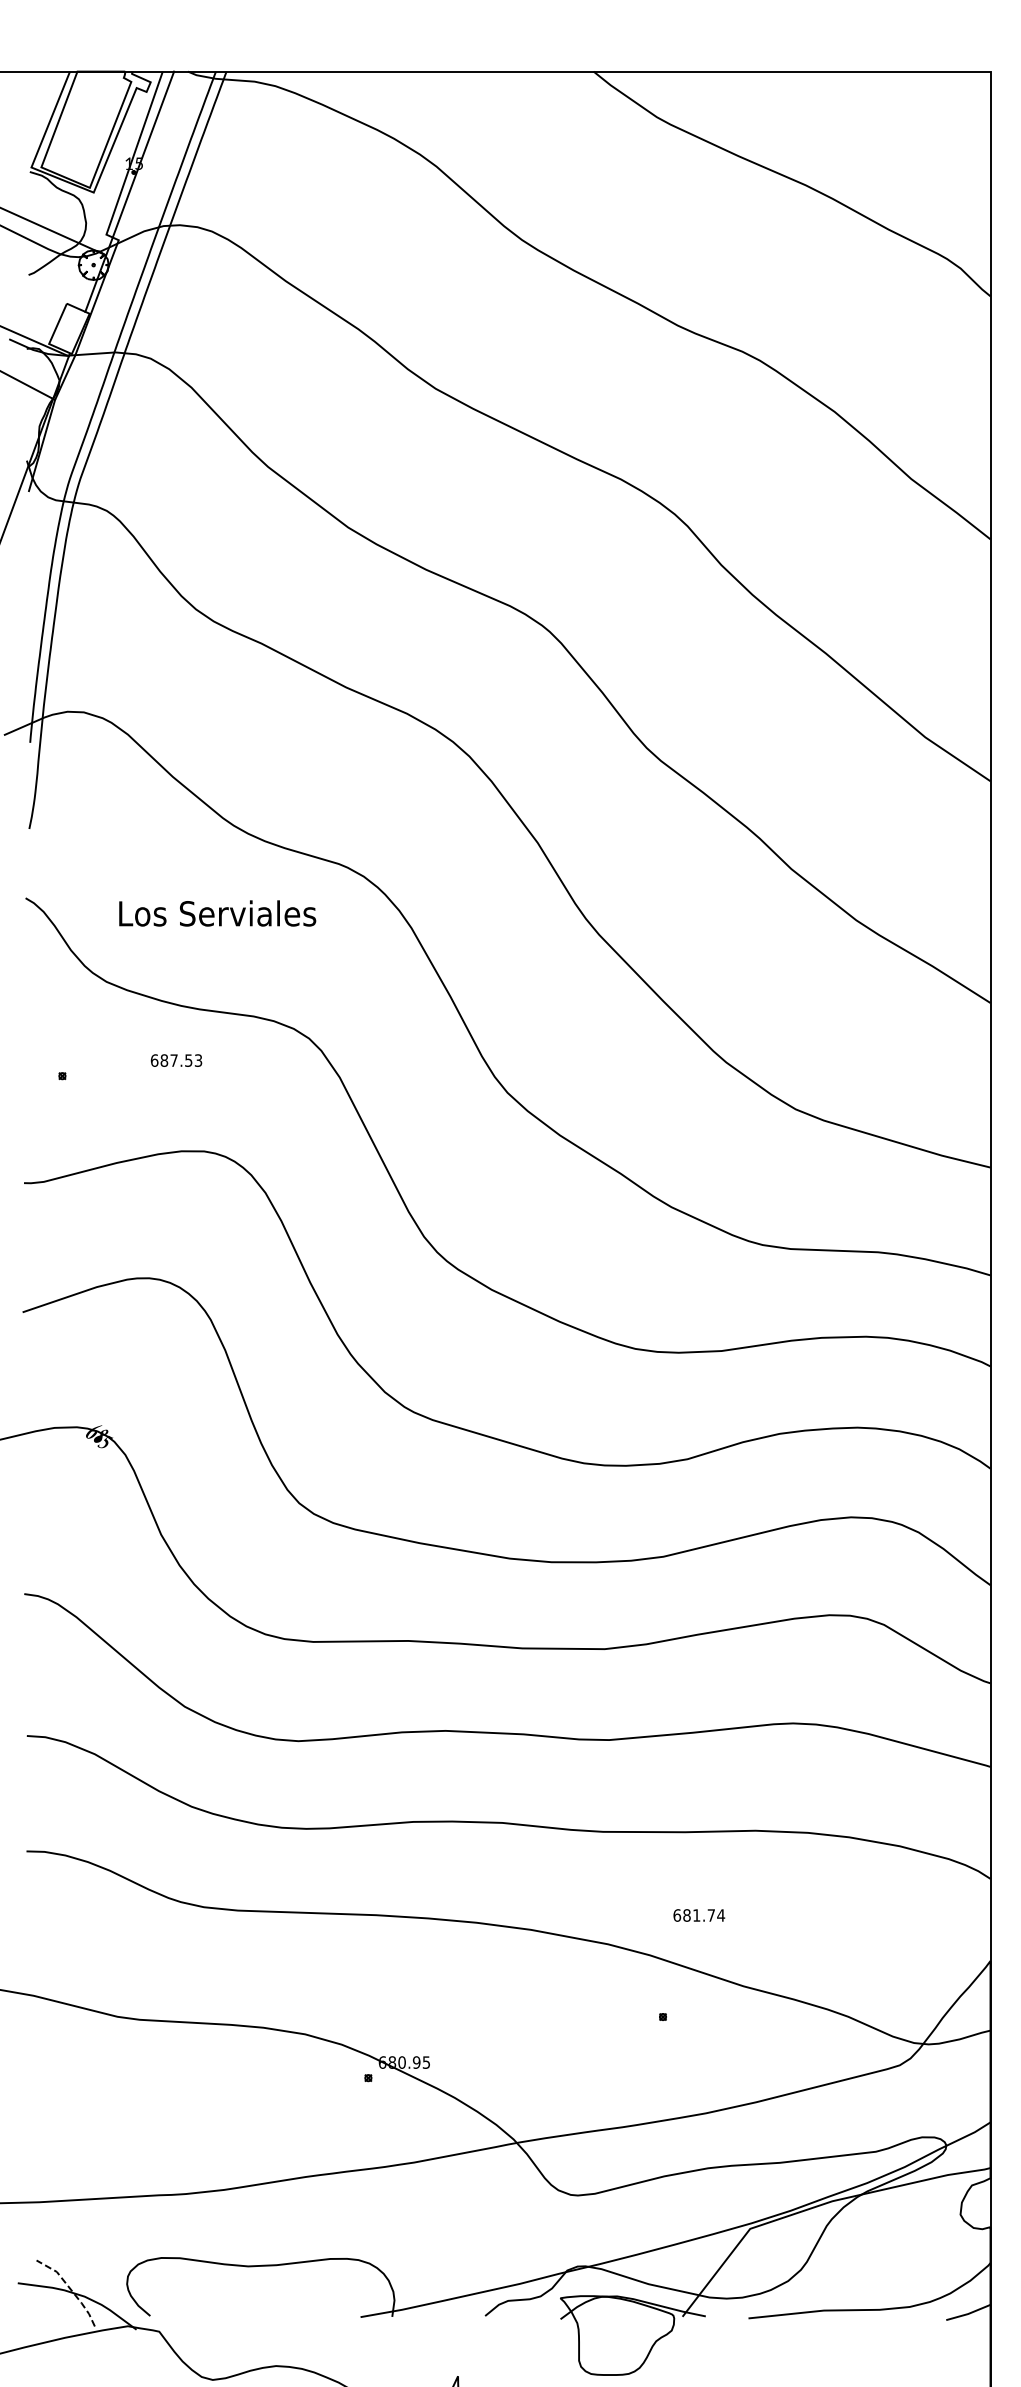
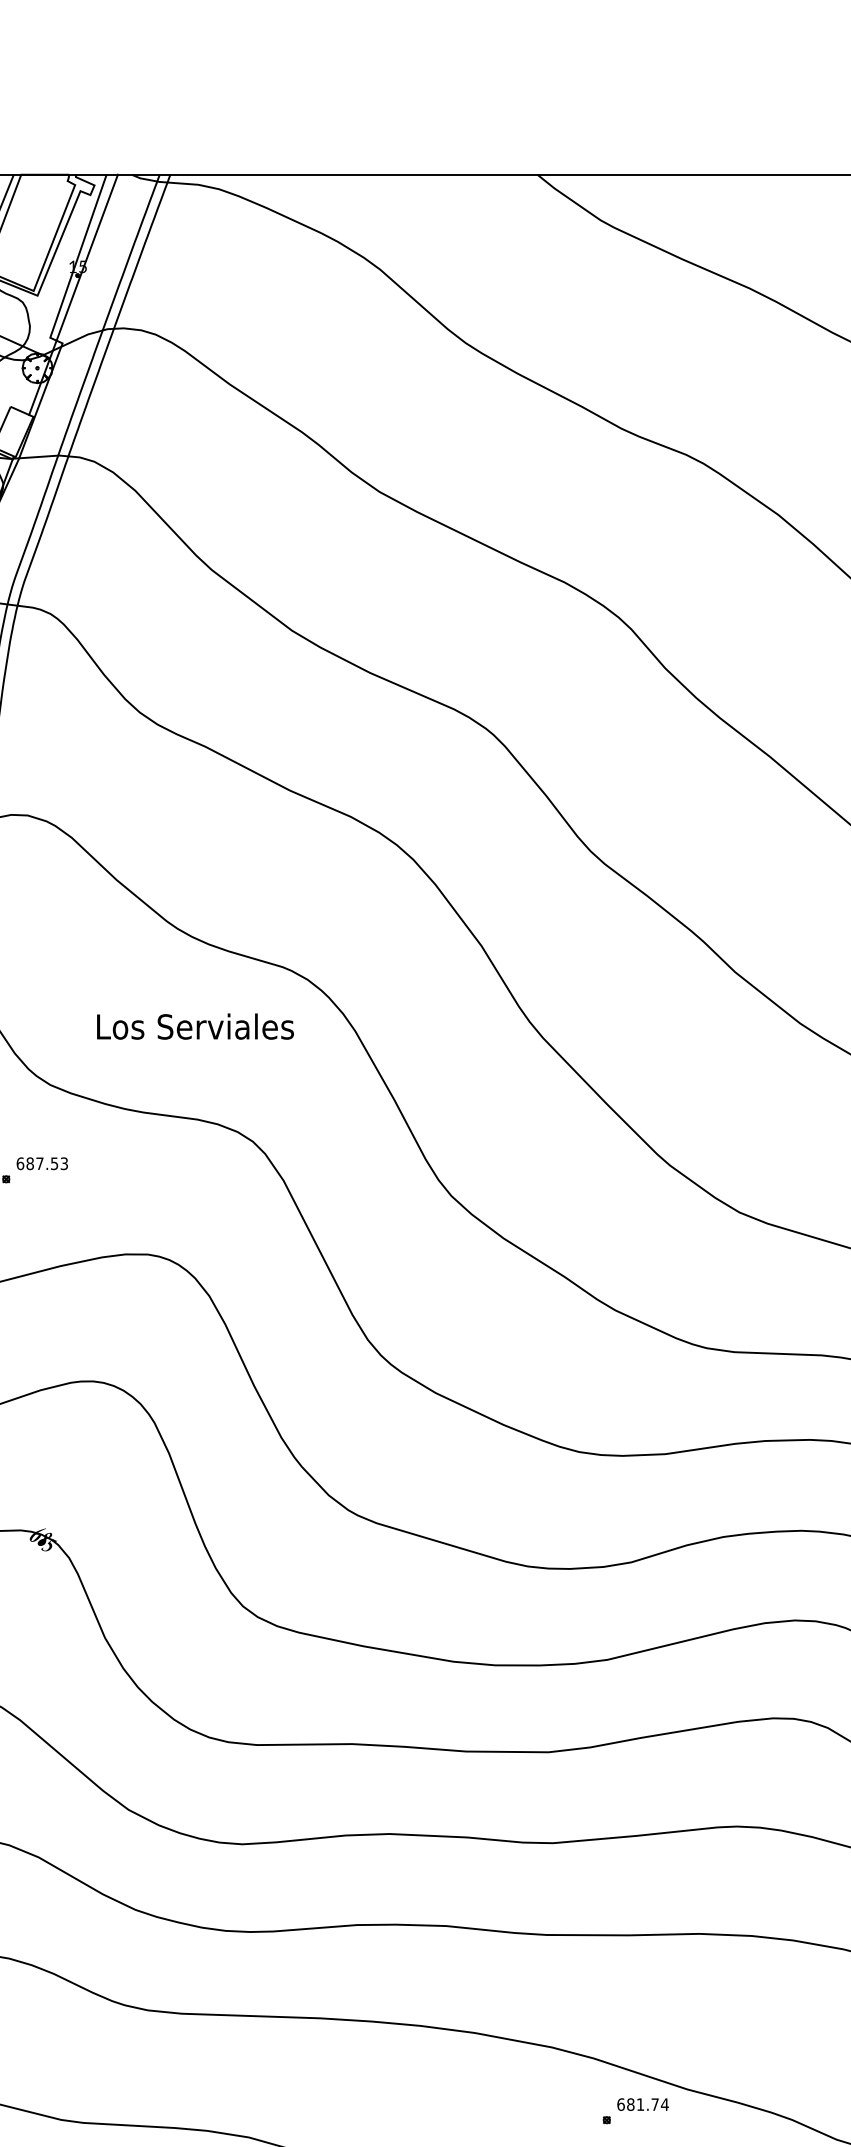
text: (217, 913) -> (195, 1026), moved
text: (176, 1060) -> (42, 1163), moved
text: (699, 1915) -> (643, 2104), moved

